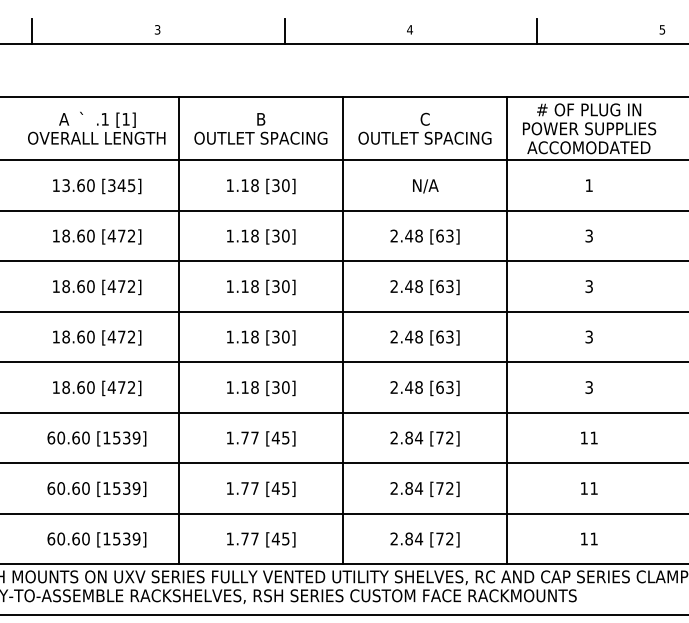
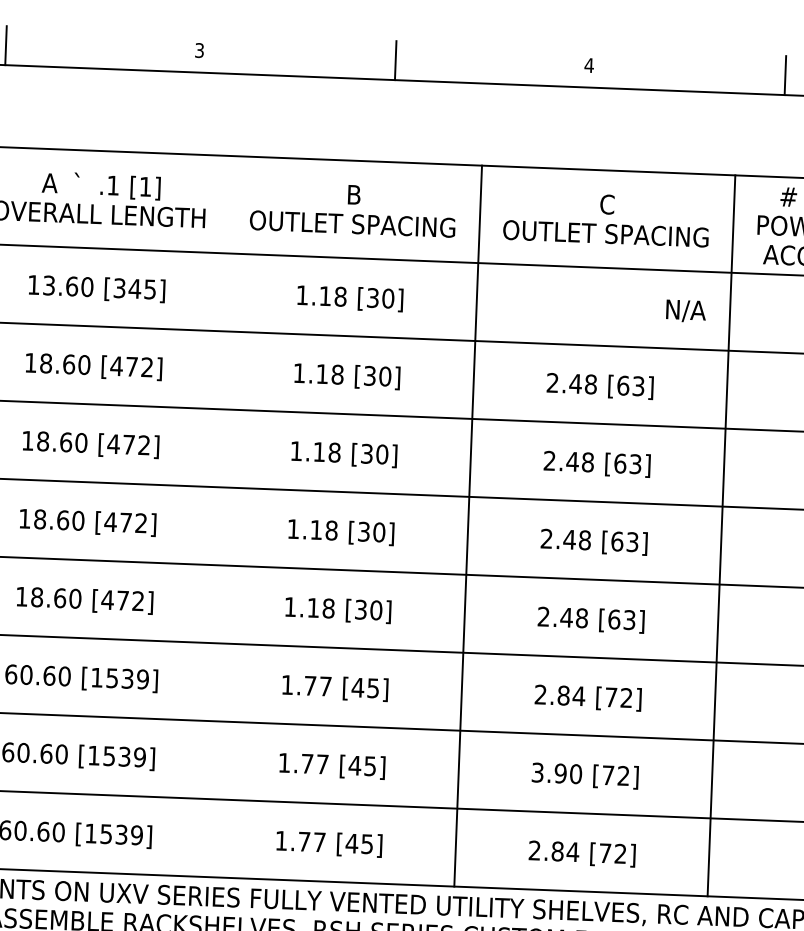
text: (425, 186) -> (685, 311), moved
line: (179, 330) -> (215, 516), removed
text: (406, 488) -> (556, 773), 2.84 -> 3.90

